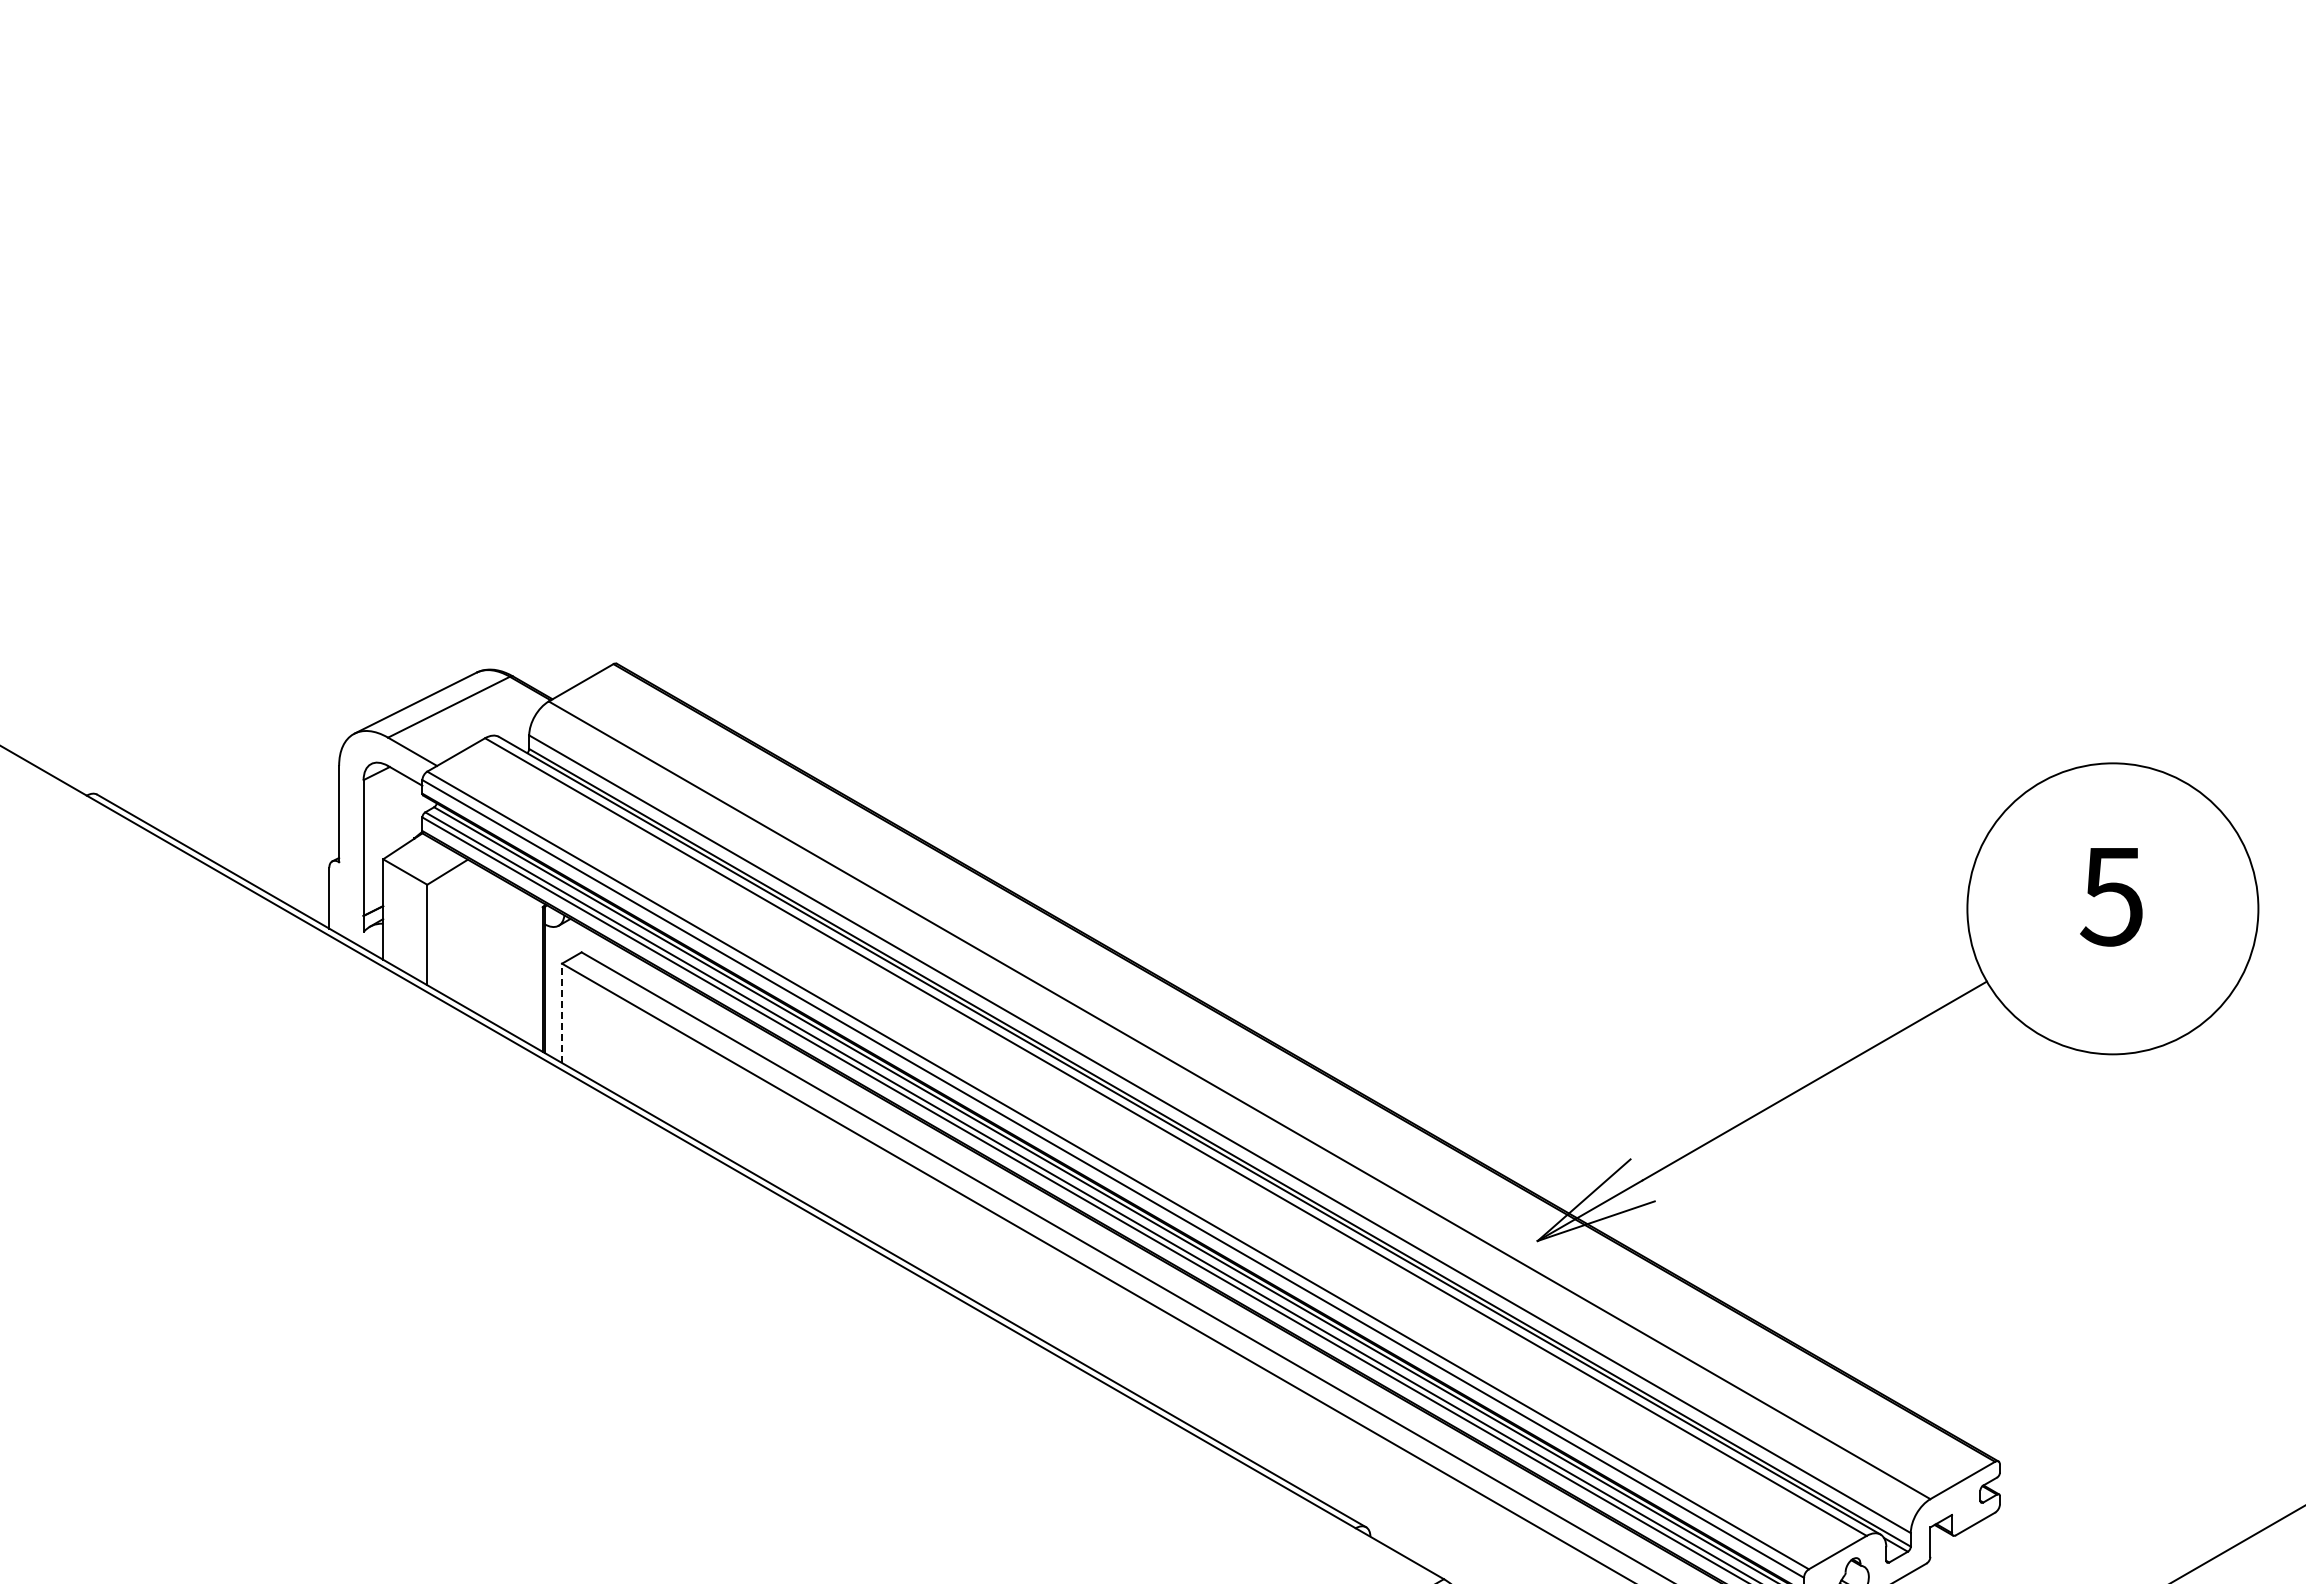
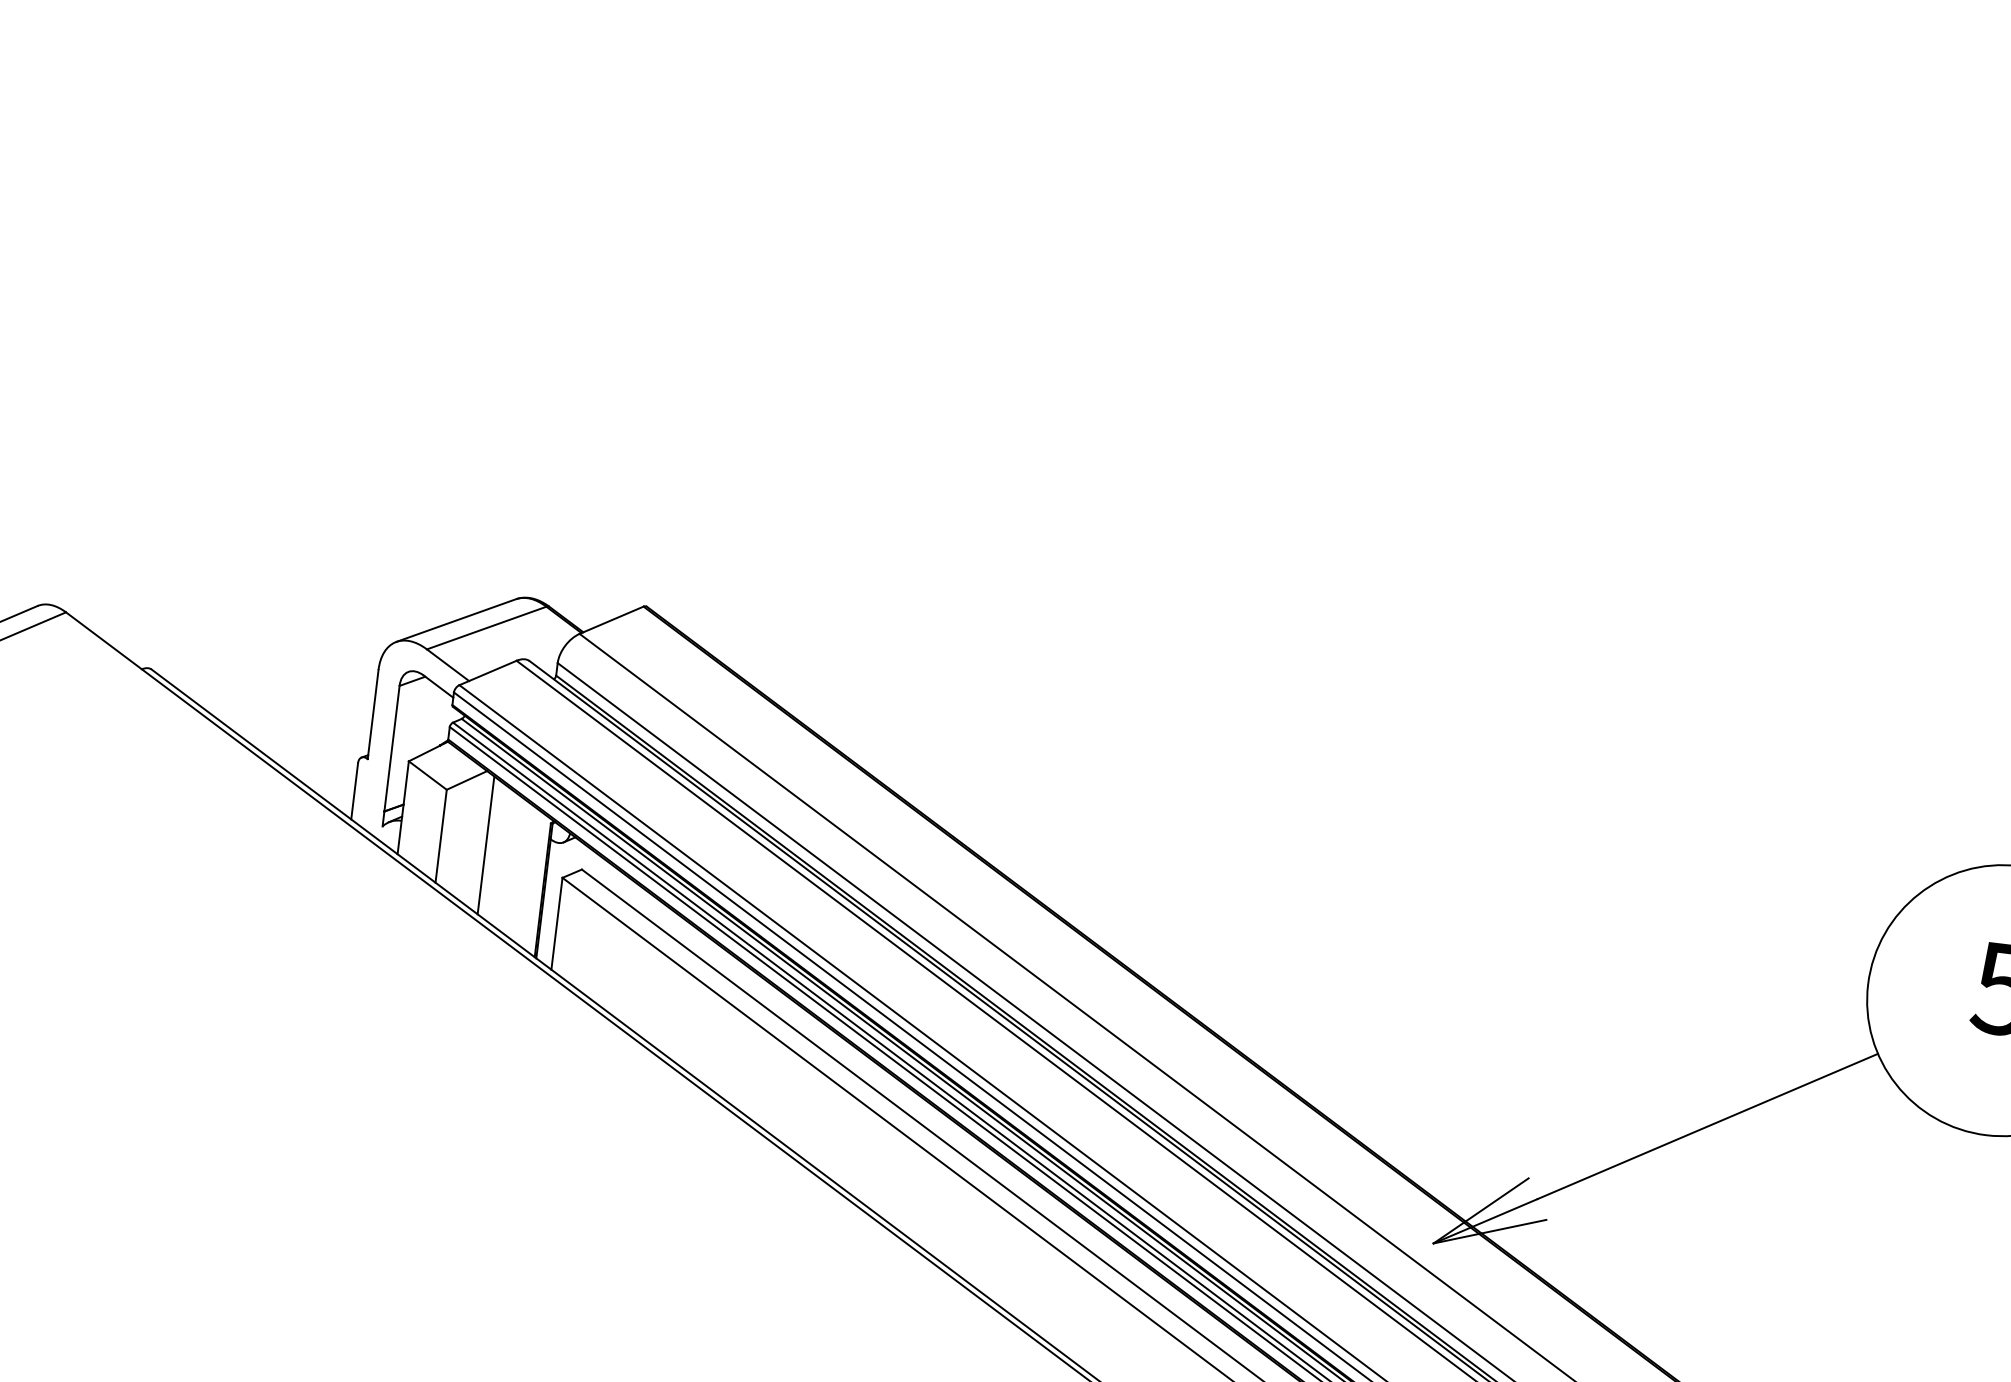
line: (476, 938) -> (486, 844), added
line: (562, 1013) -> (557, 923), dashed -> solid

